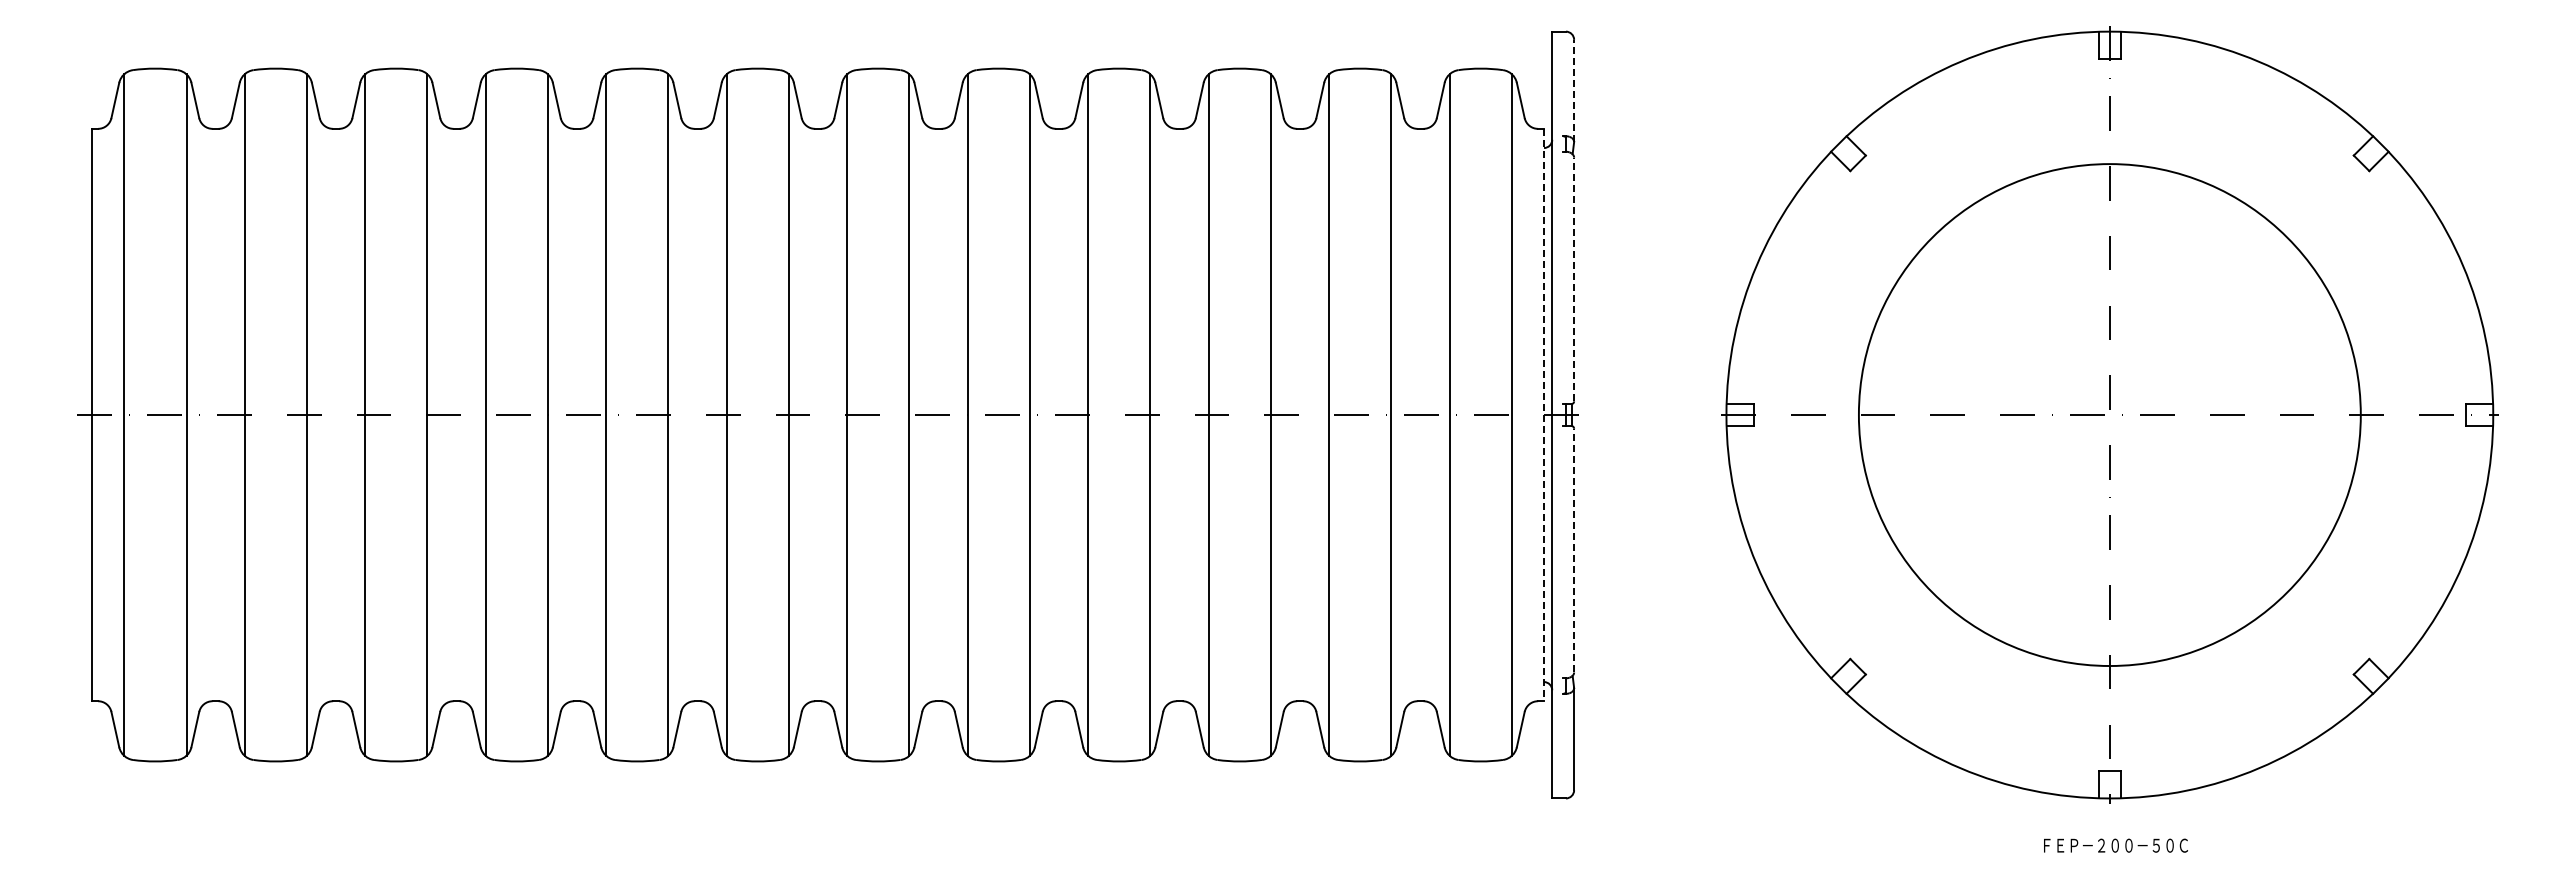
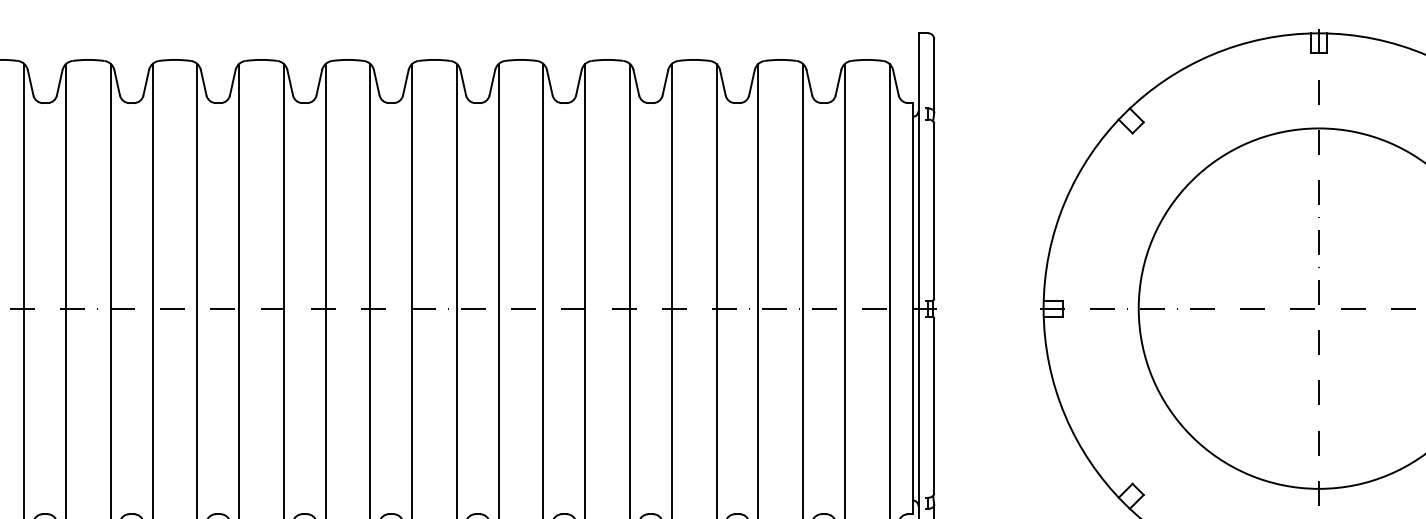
line: (1574, 90) -> (934, 75), dashed -> solid
line: (1574, 279) -> (934, 211), dashed -> solid
line: (1544, 415) -> (912, 308), dashed -> solid
line: (1574, 550) -> (934, 405), dashed -> solid

